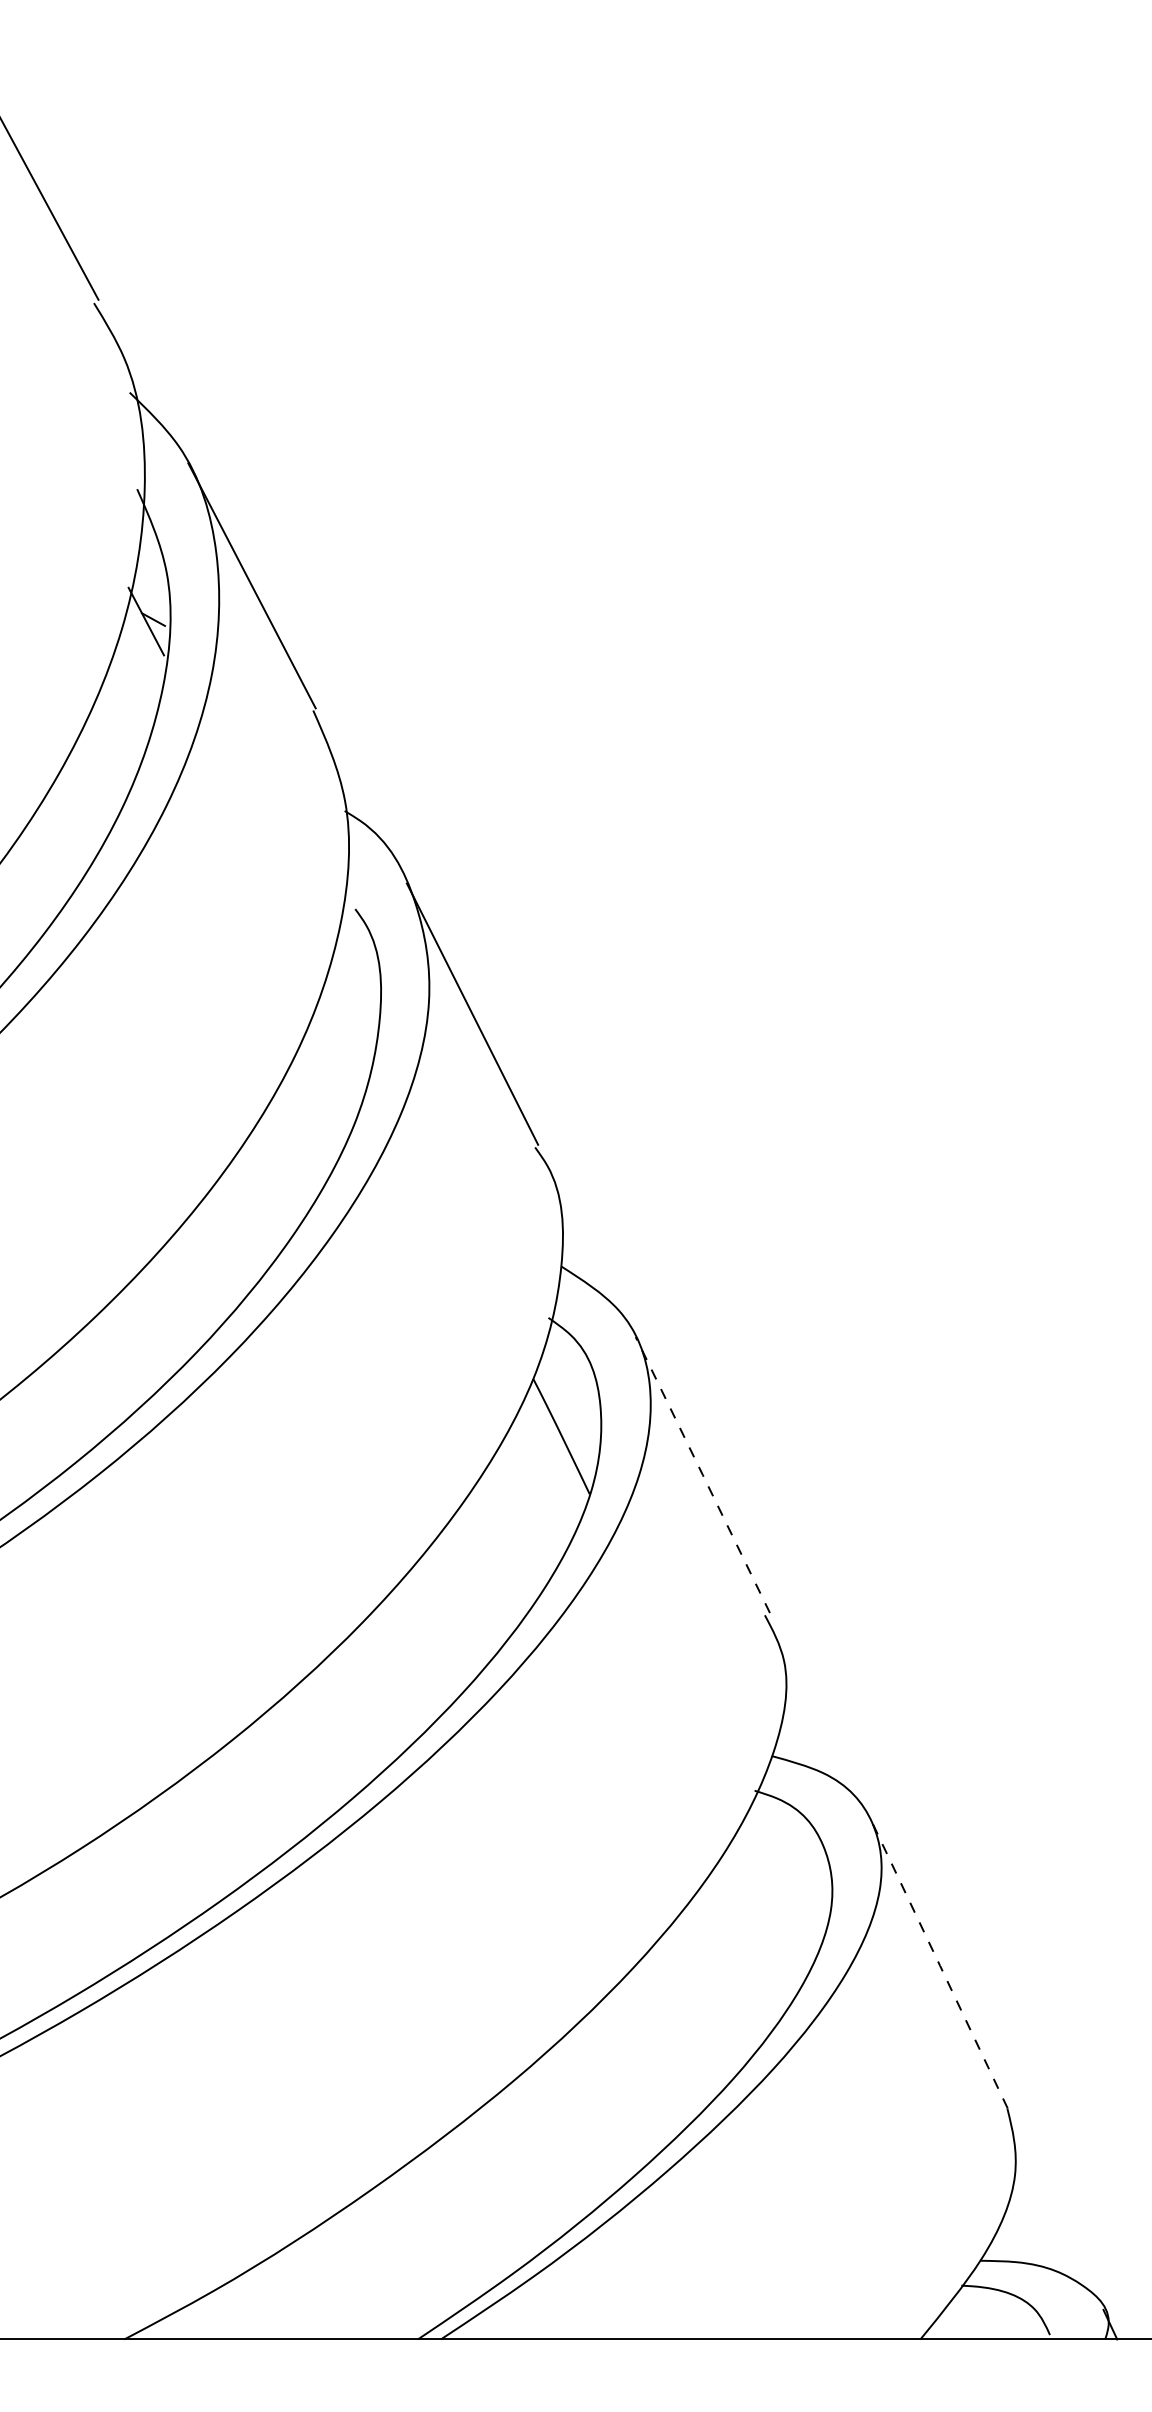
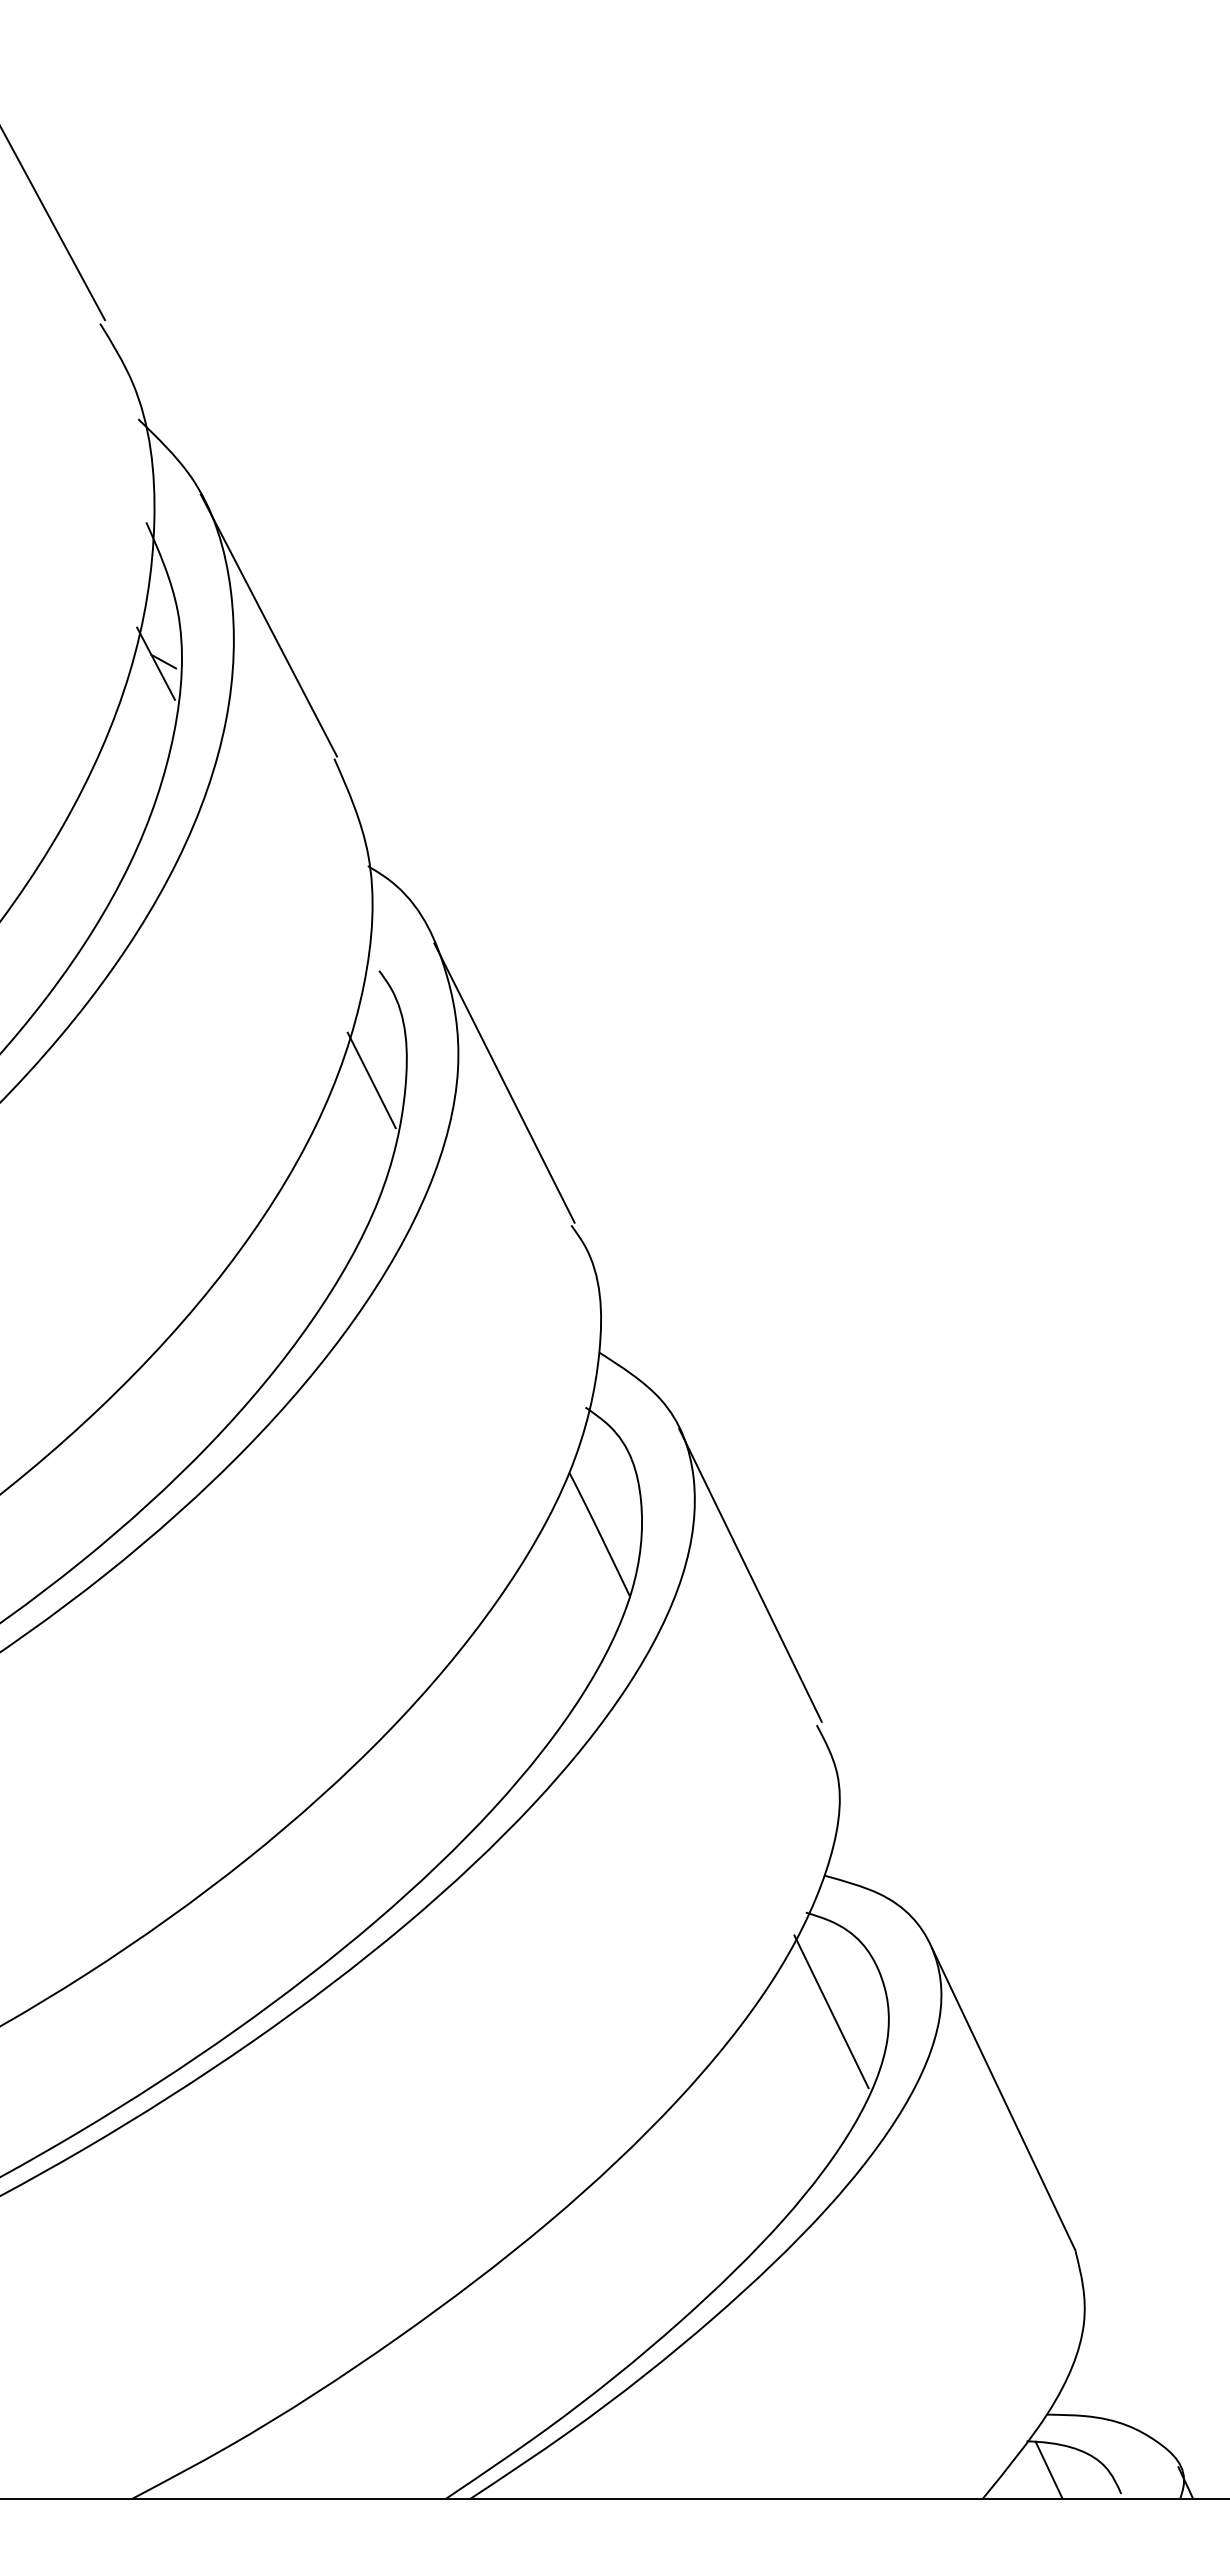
line: (348, 1011) -> (371, 1080), added
line: (702, 1475) -> (750, 1575), dashed -> solid
line: (778, 1883) -> (831, 2011), added
line: (939, 1965) -> (1003, 2099), dashed -> solid
line: (981, 2312) -> (1048, 2469), added

